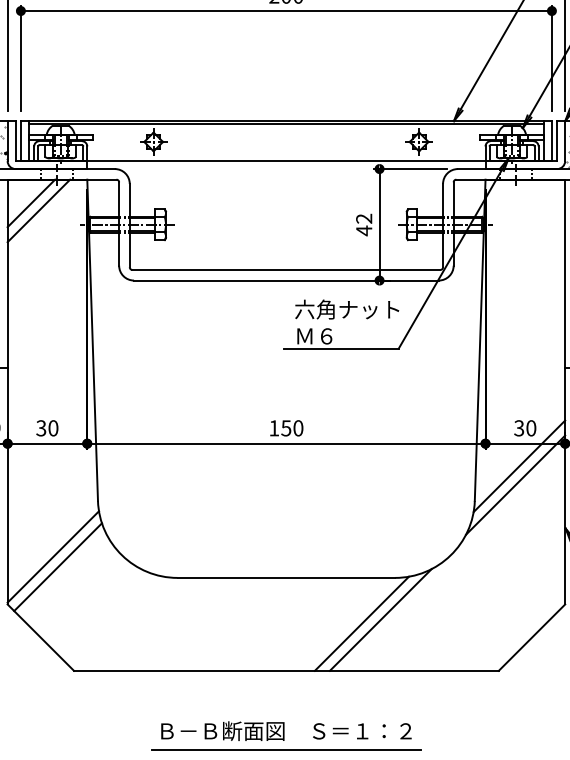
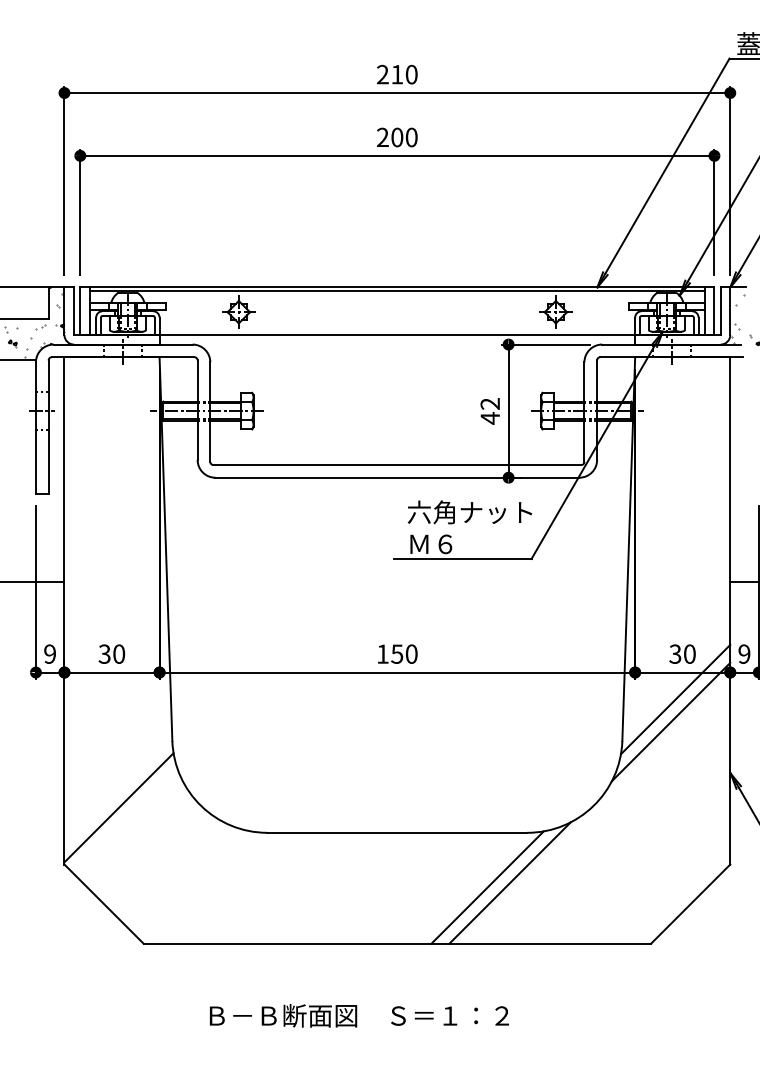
line: (31, 203) -> (92, 385), removed
line: (38, 210) -> (101, 394), removed
line: (57, 566) -> (124, 819), removed
text: (286, 730) -> (359, 1015), moved
line: (286, 749) -> (397, 1037), removed

